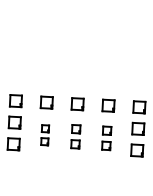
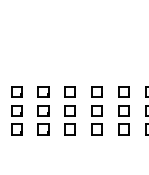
part: (45, 135) -> (43, 120), size x1.67
part: (74, 137) -> (69, 120), size x1.43
part: (105, 138) -> (96, 120), size x1.43

